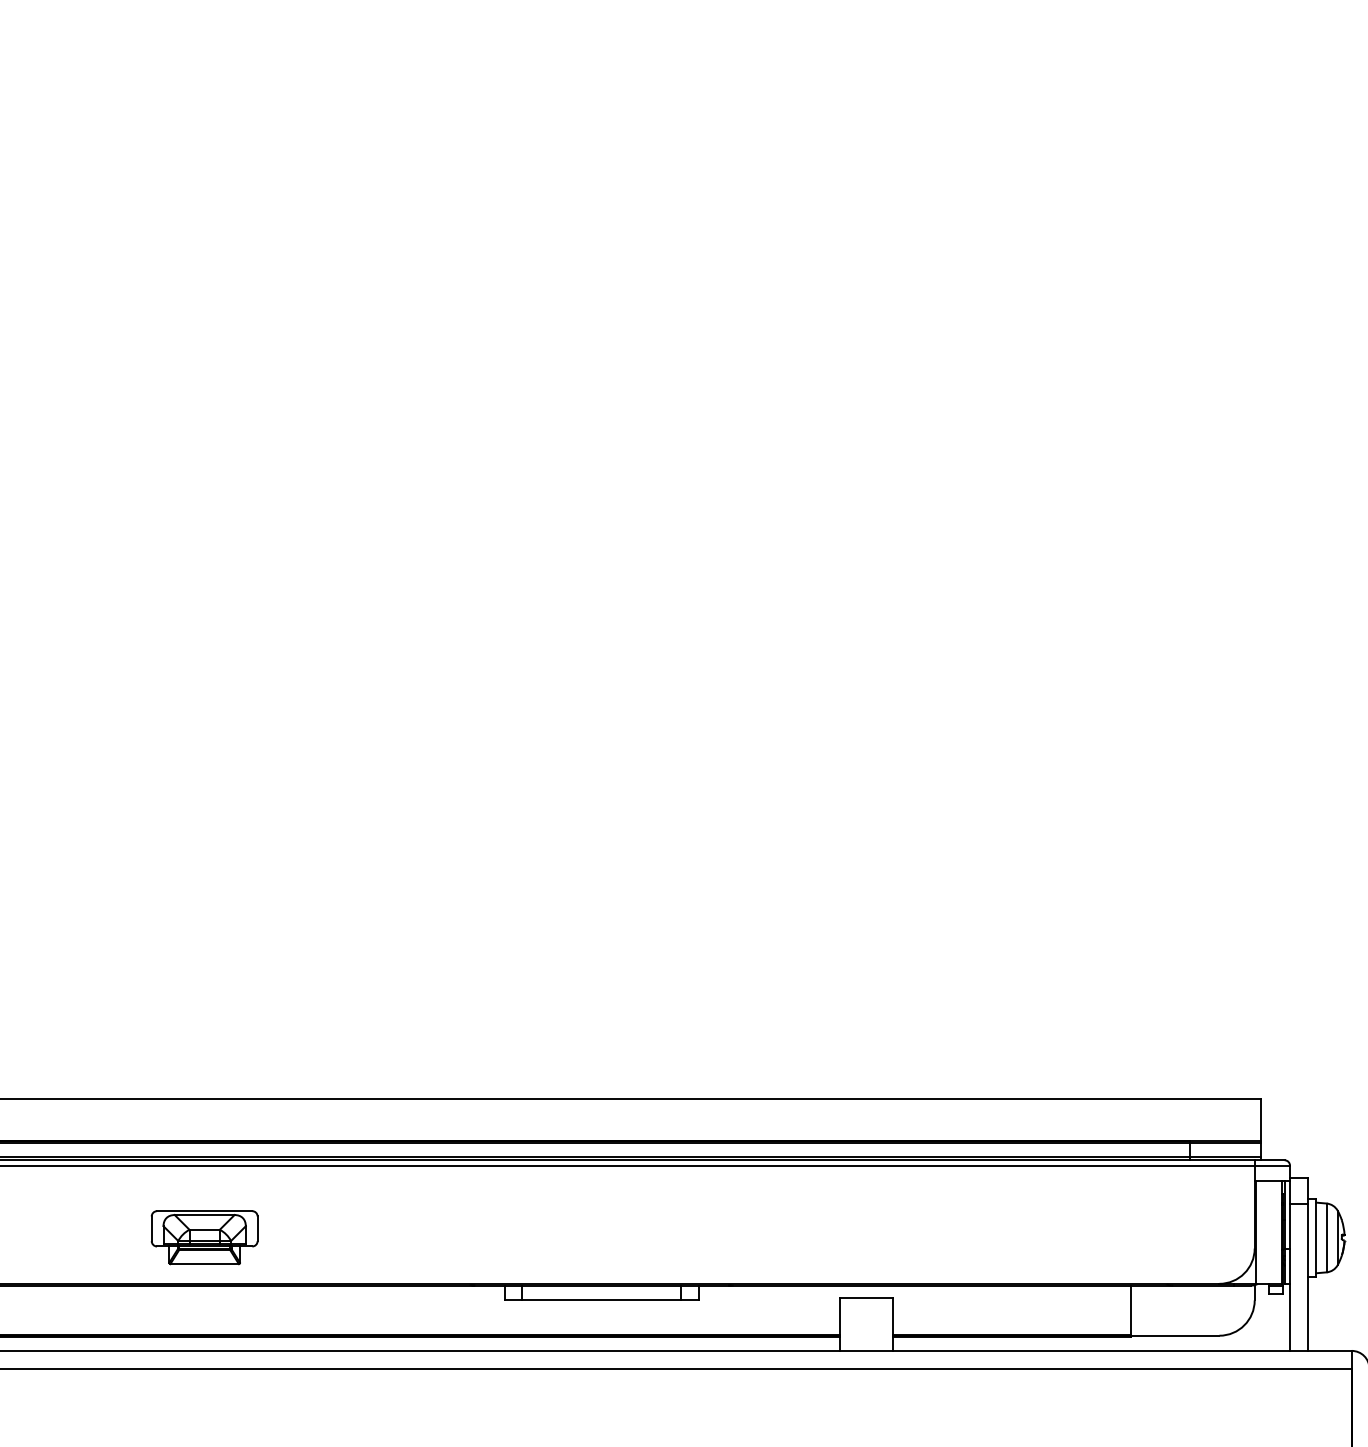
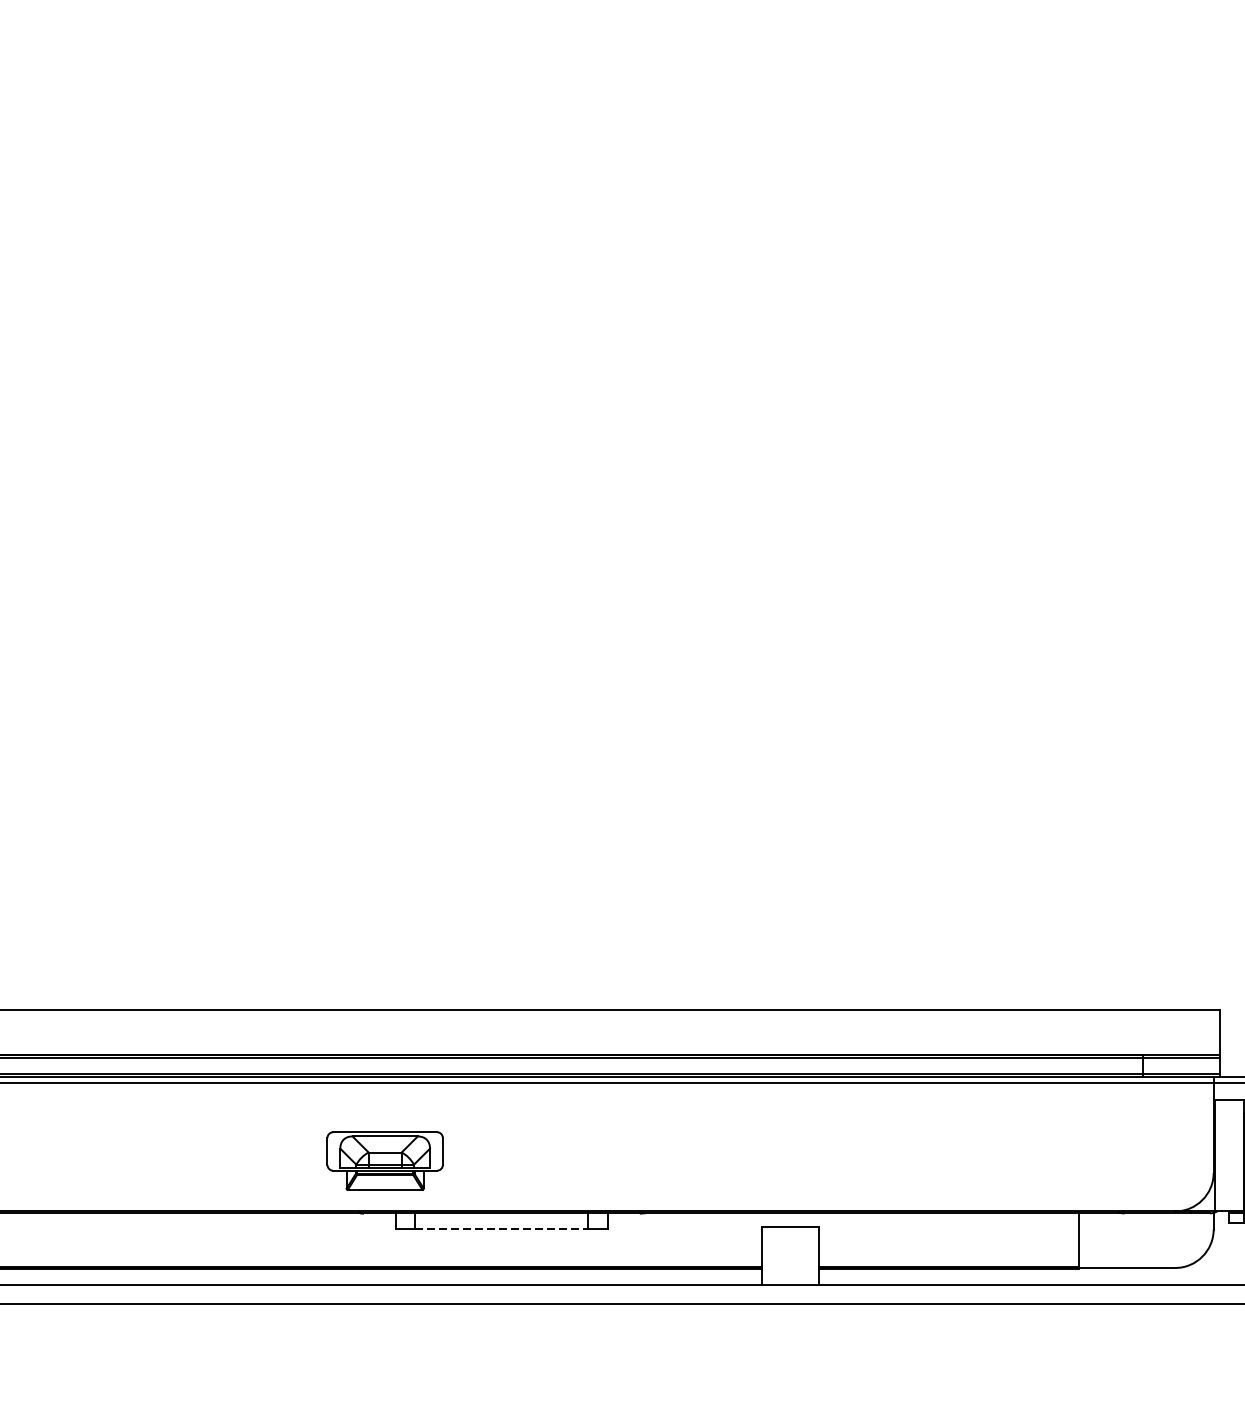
part: (204, 1237) -> (384, 1160), moved
line: (602, 1299) -> (502, 1228), solid -> dashed

